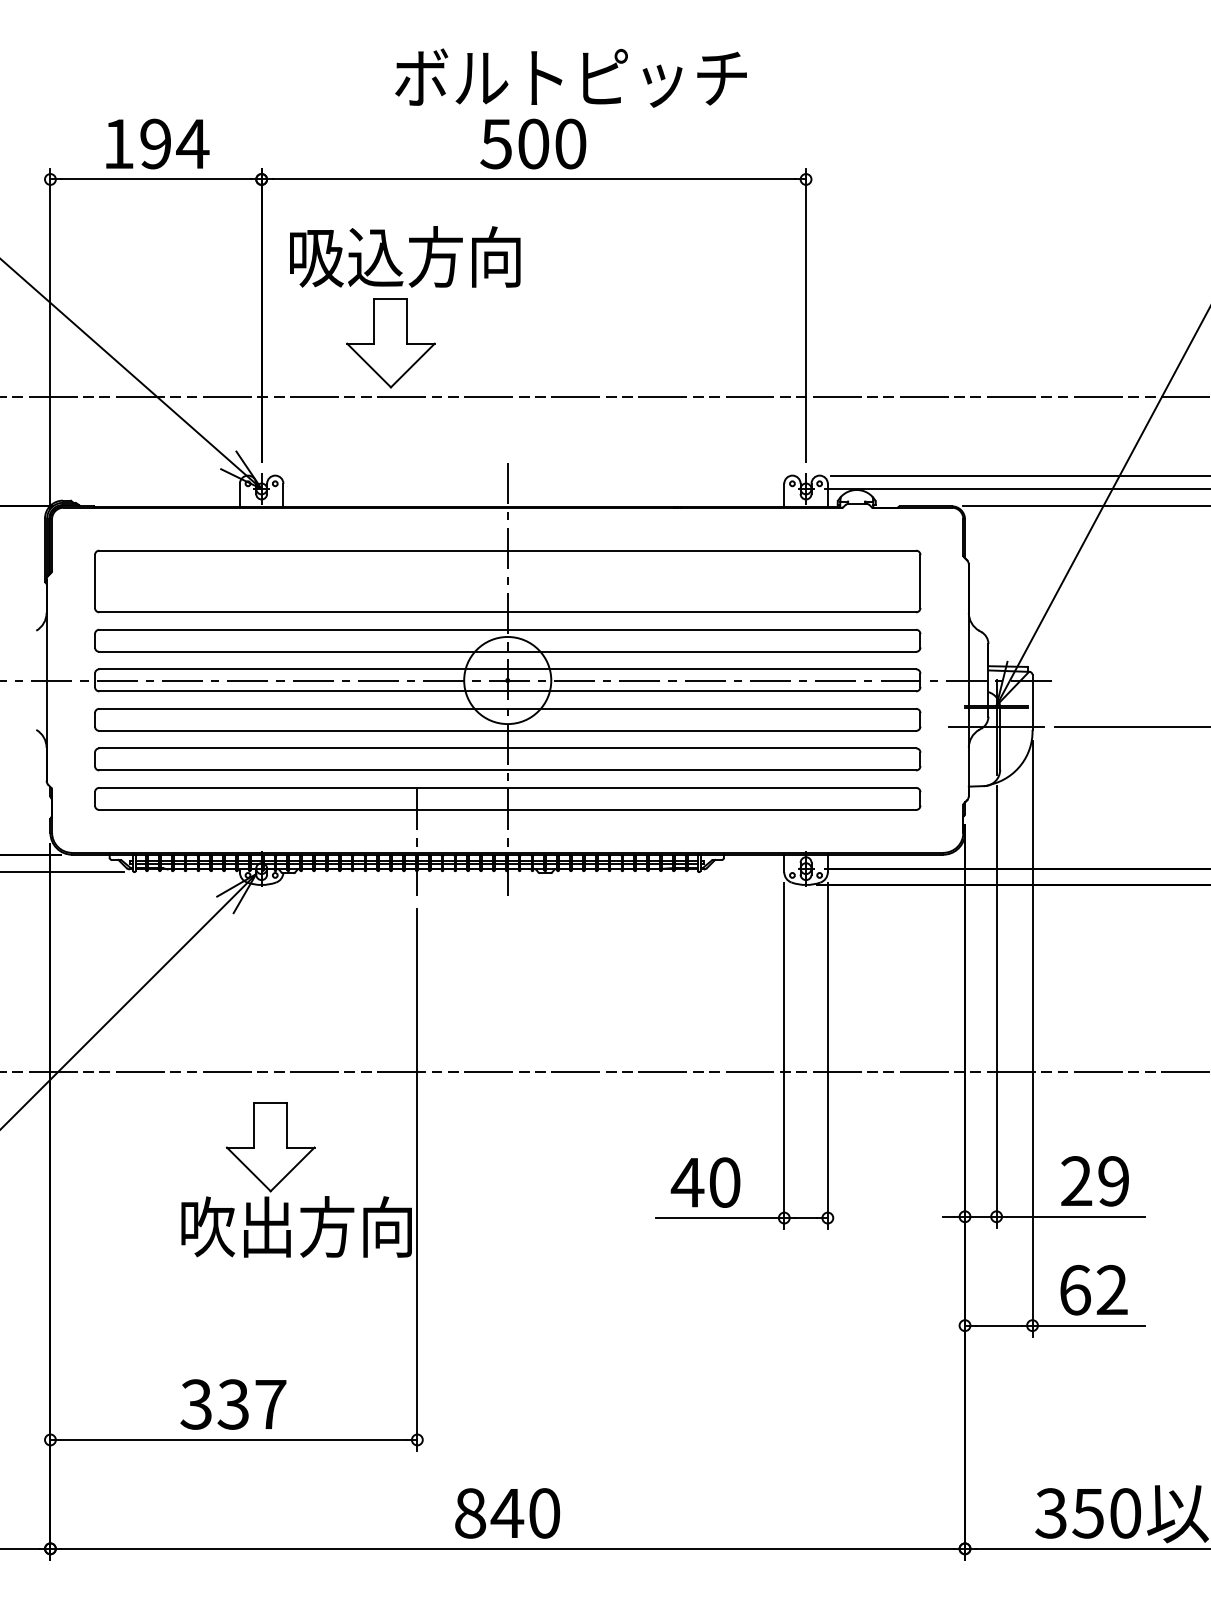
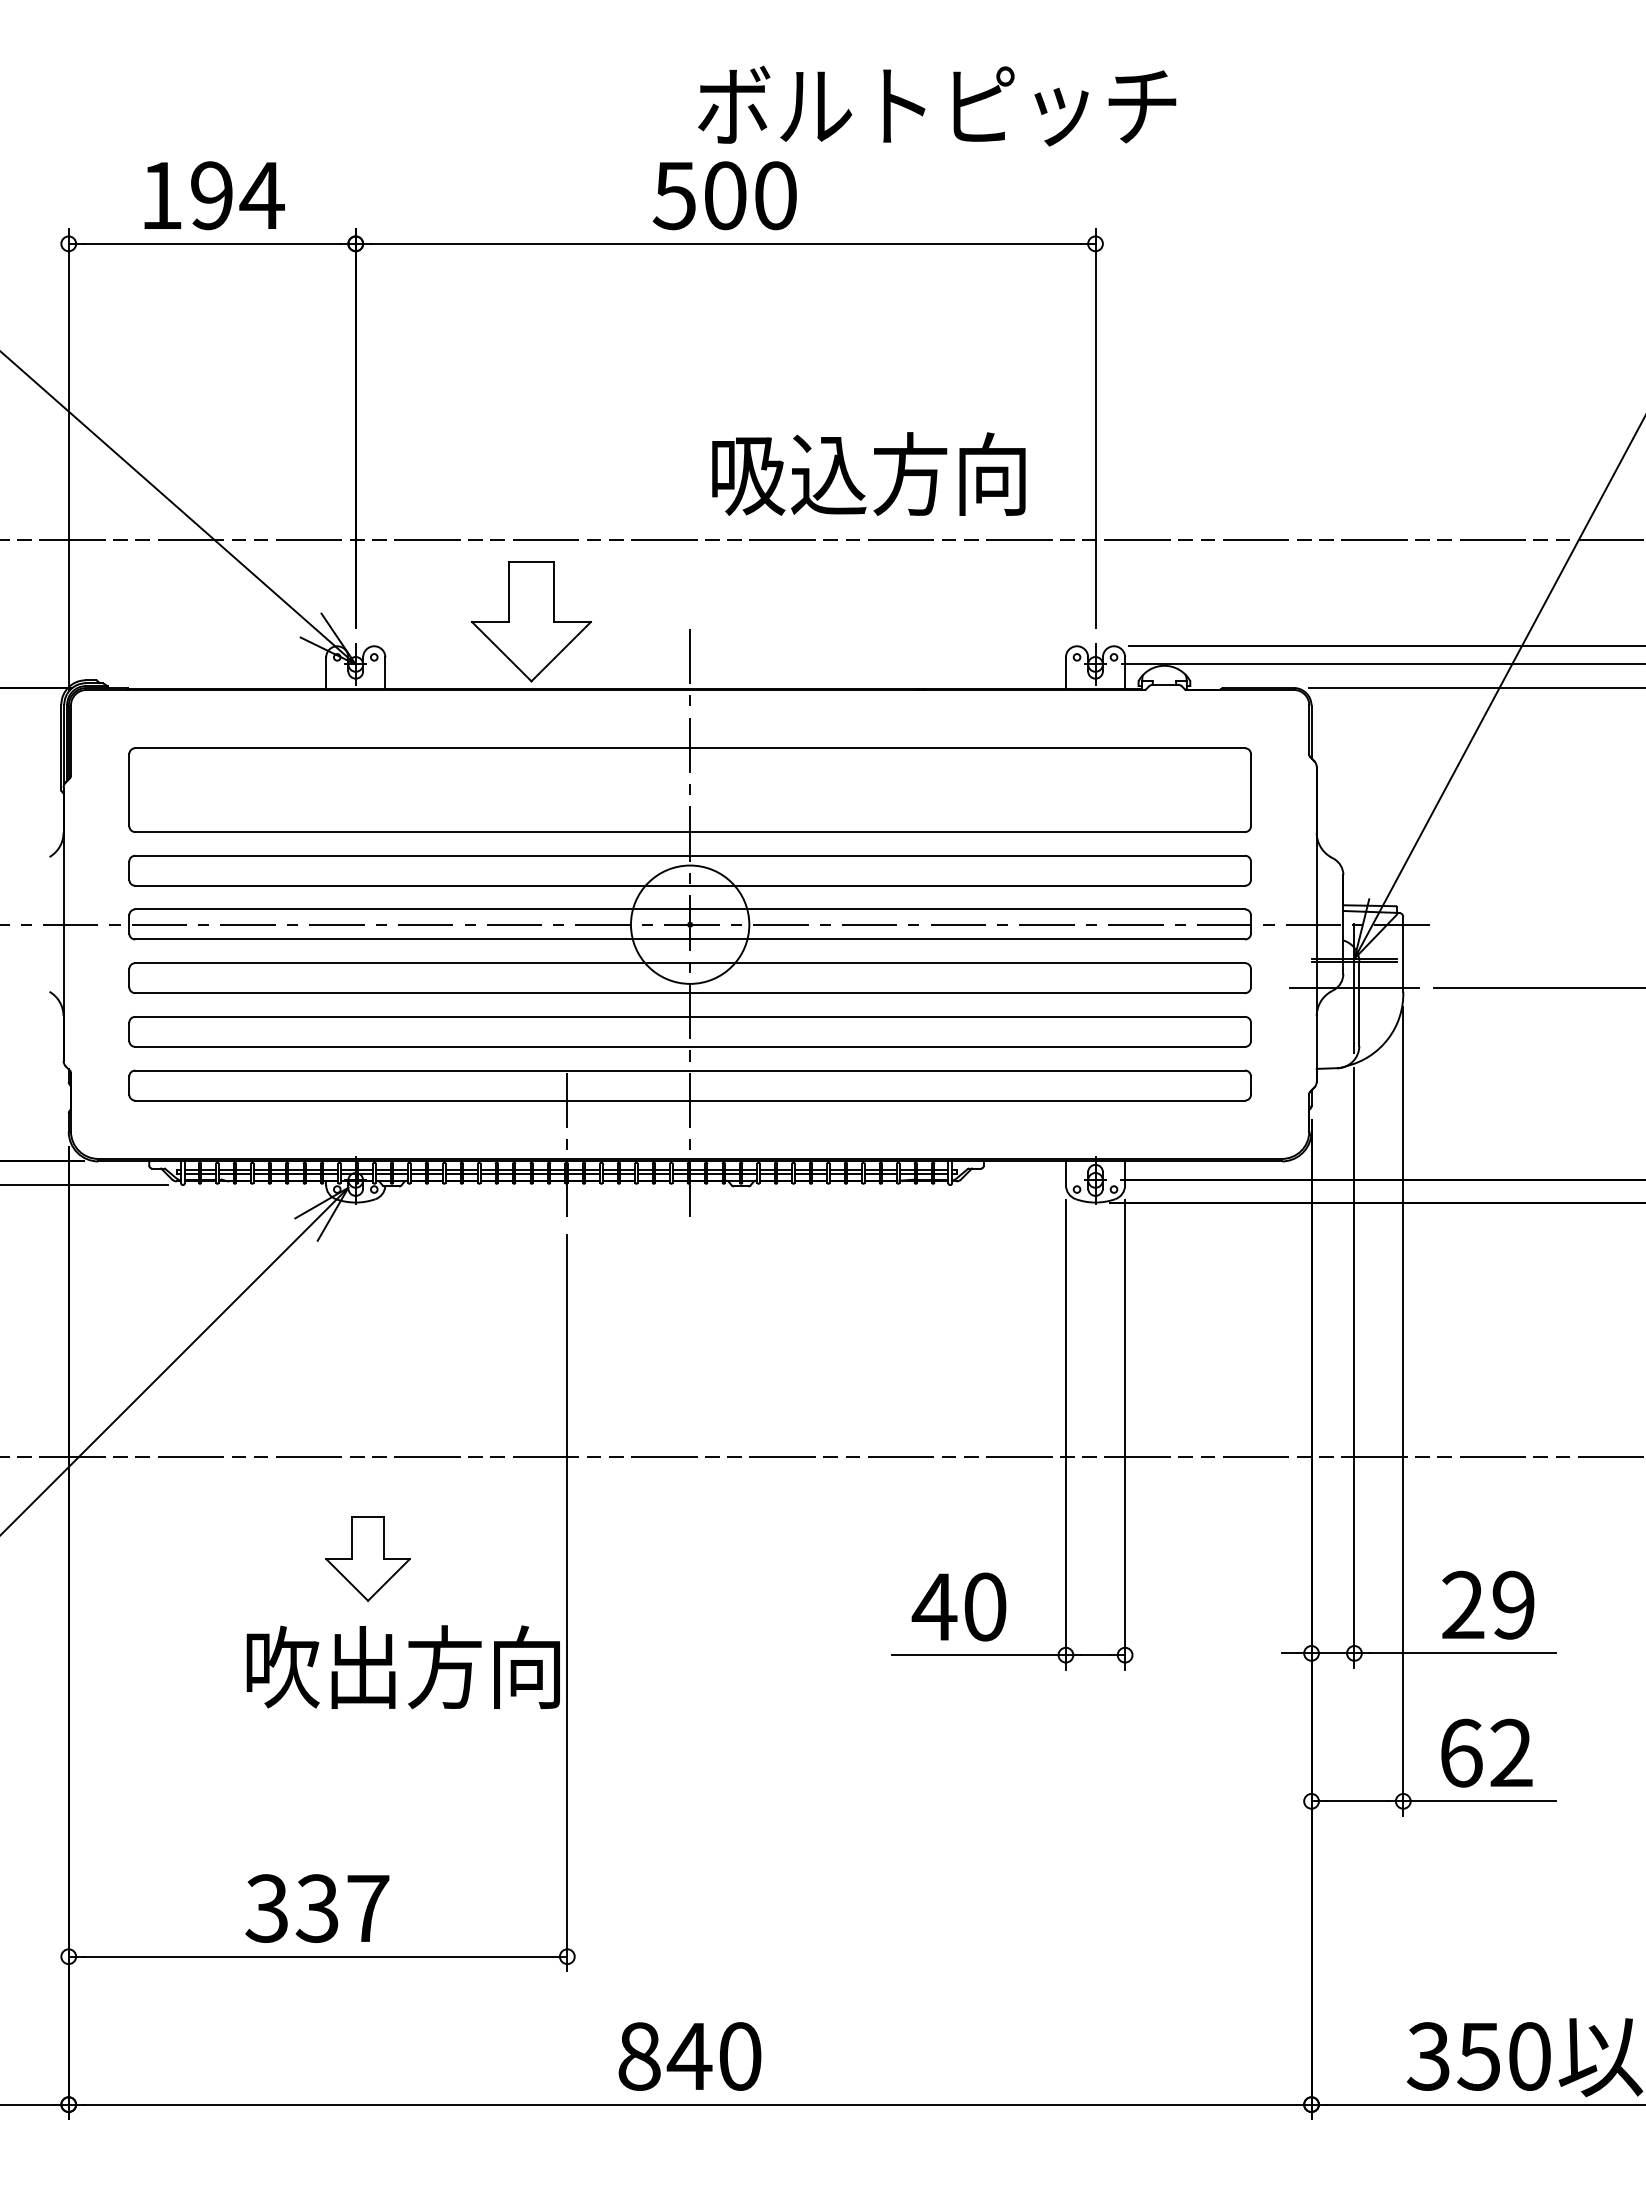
text: (571, 77) -> (937, 105), moved
text: (404, 256) -> (868, 473), moved
part: (390, 343) -> (531, 621), moved
part: (270, 1146) -> (367, 1558), size x0.7

